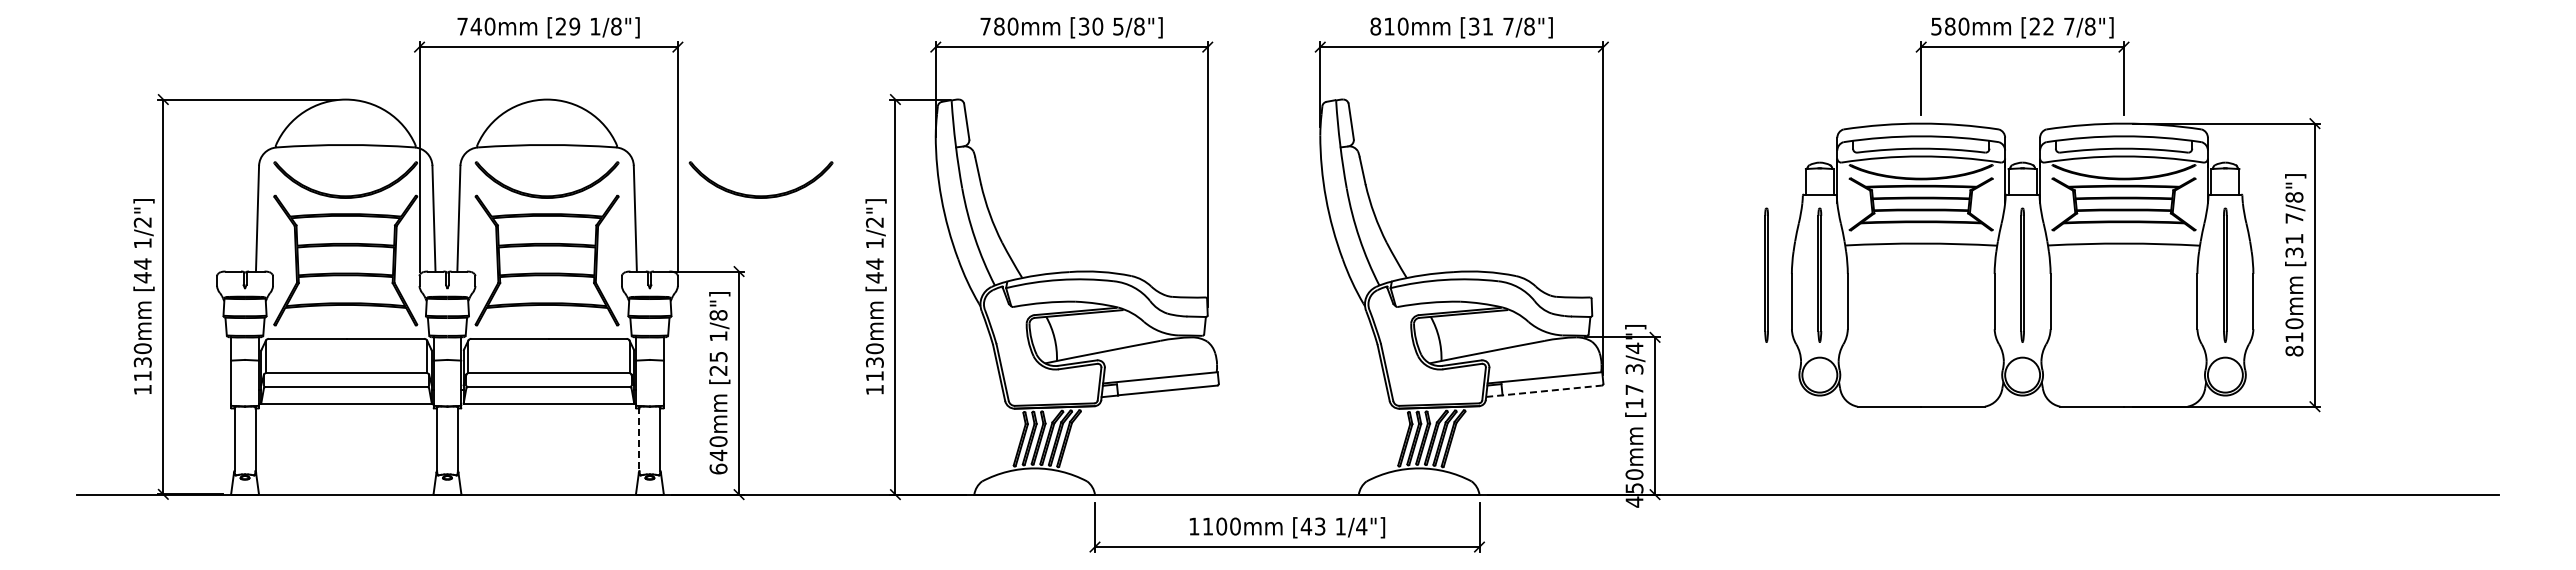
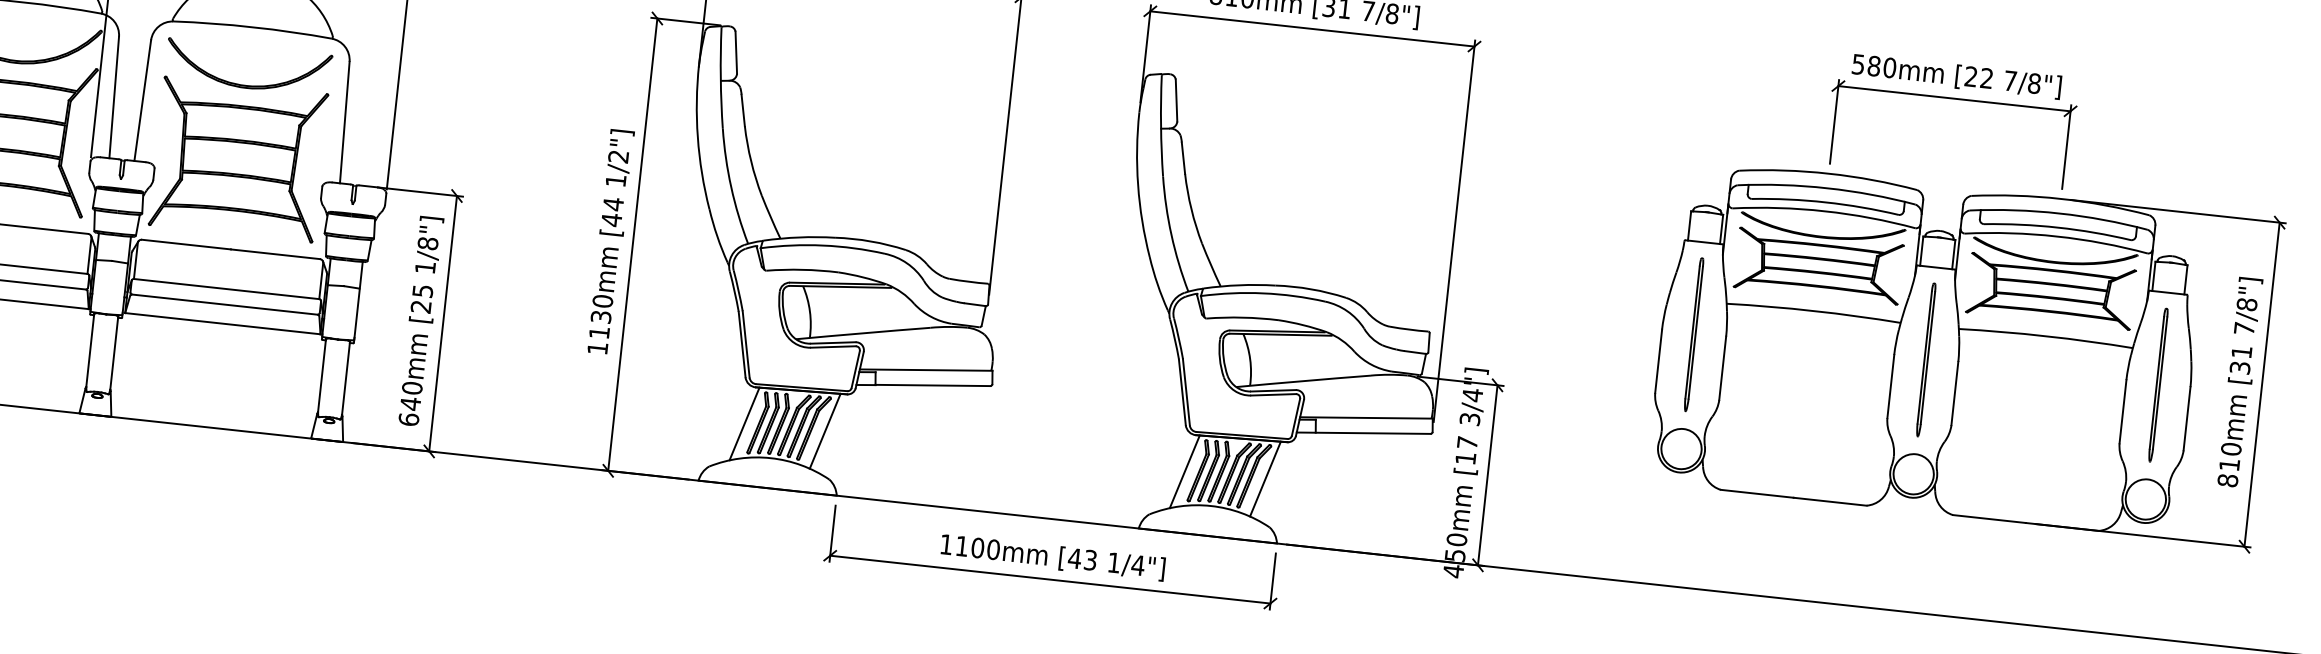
part: (760, 195) -> (490, 111), removed
line: (1765, 274) -> (1631, 327), removed
line: (1544, 391) -> (1364, 433), dashed -> solid
line: (639, 439) -> (322, 375), dashed -> solid
line: (1078, 439) -> (824, 430), added
line: (1463, 439) -> (1265, 478), added
line: (1008, 441) -> (744, 424), added
line: (1392, 441) -> (1183, 471), added

